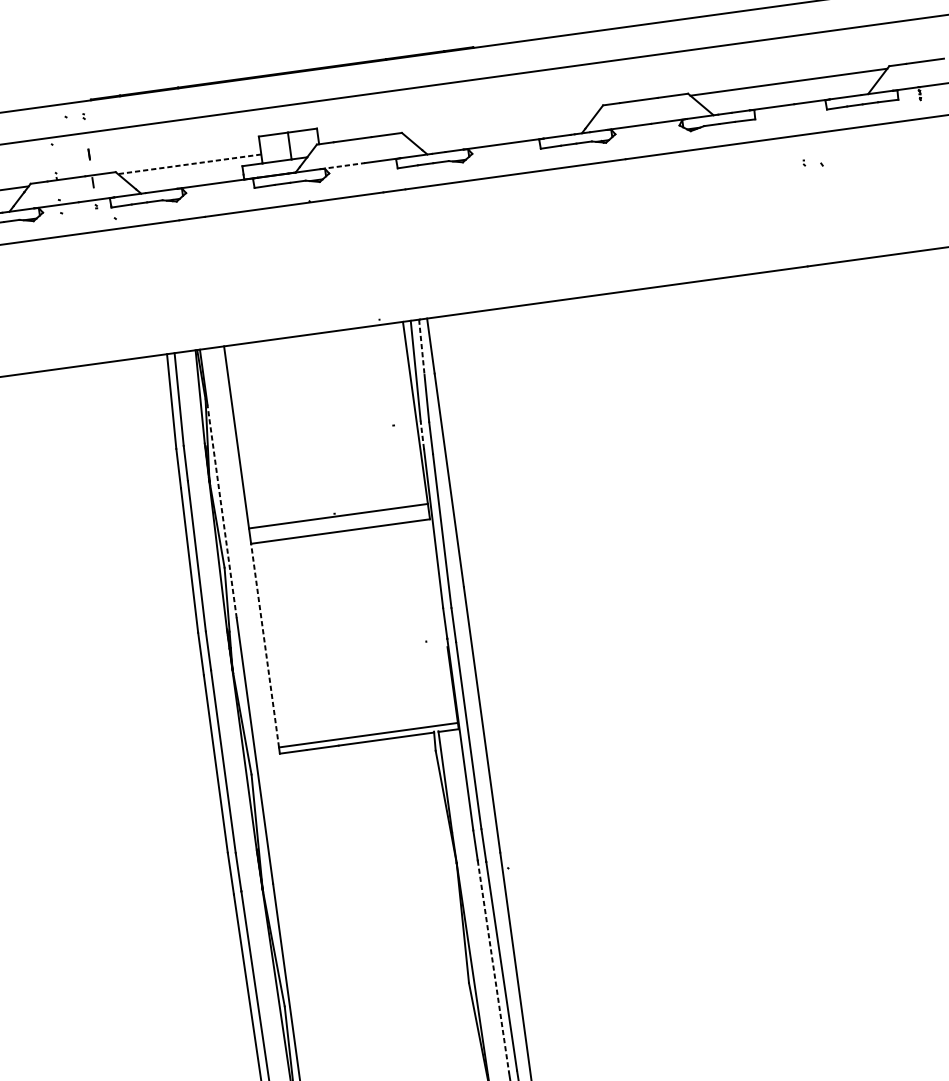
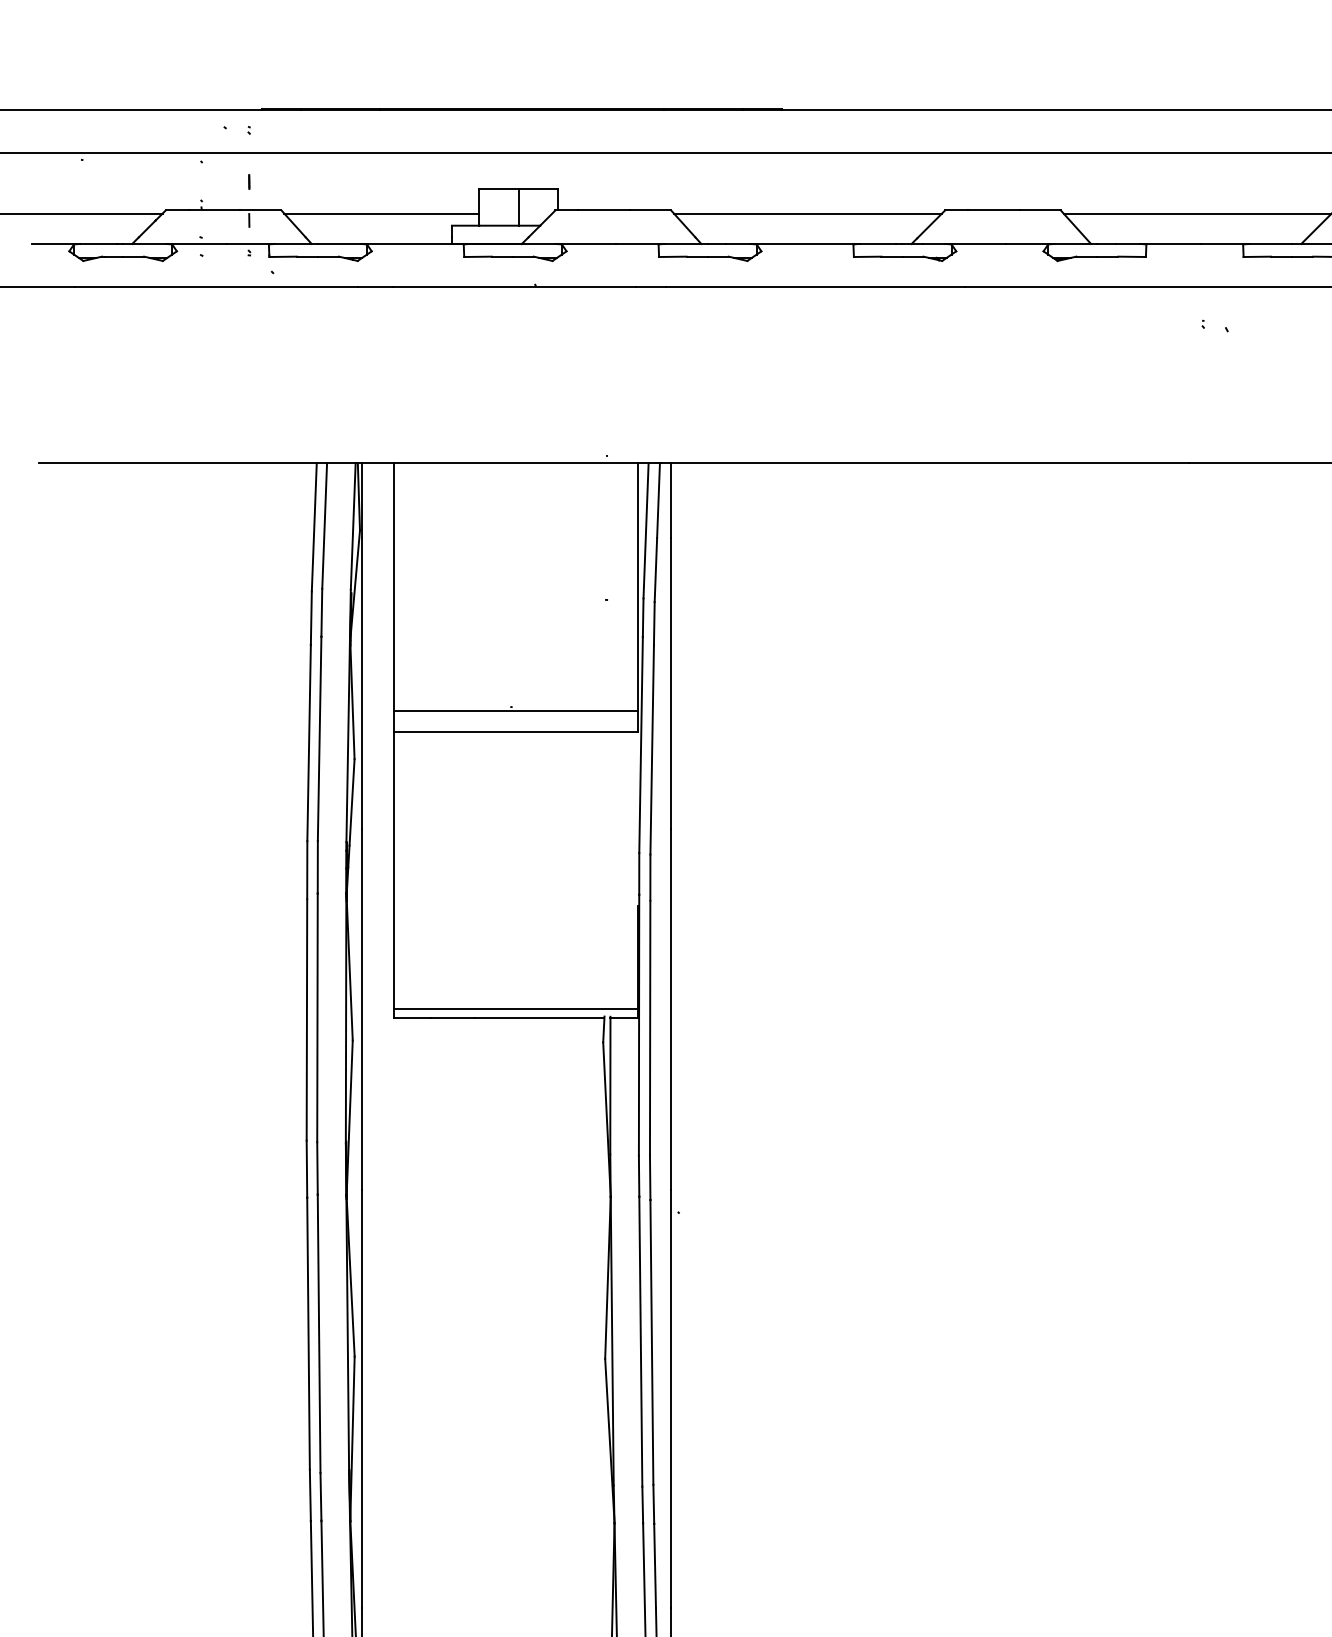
line: (502, 121) -> (807, 213), added
line: (189, 164) -> (381, 213), dashed -> solid
line: (343, 165) -> (586, 243), dashed -> solid
line: (421, 347) -> (658, 500), dashed -> solid
line: (422, 434) -> (643, 617), dashed -> solid
line: (222, 511) -> (361, 683), dashed -> solid
line: (265, 645) -> (394, 870), dashed -> solid
line: (493, 966) -> (640, 1341), dashed -> solid

